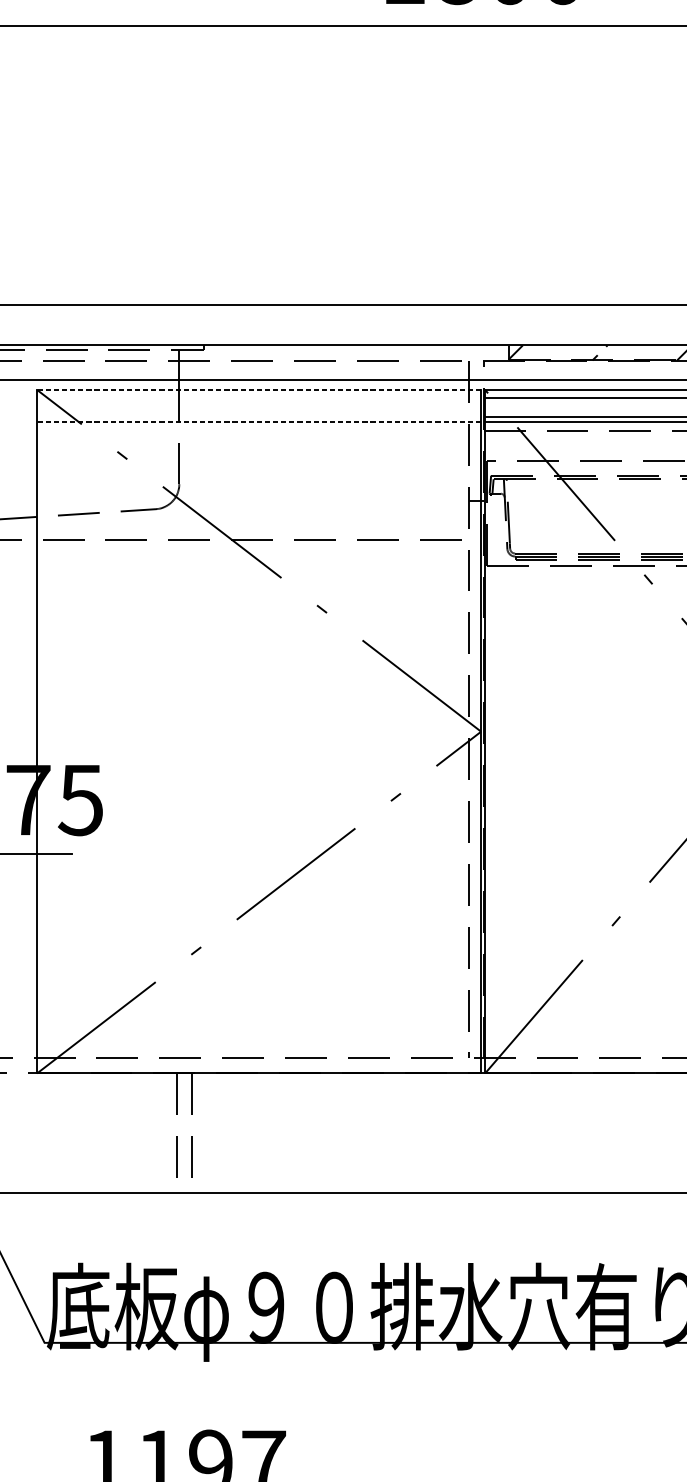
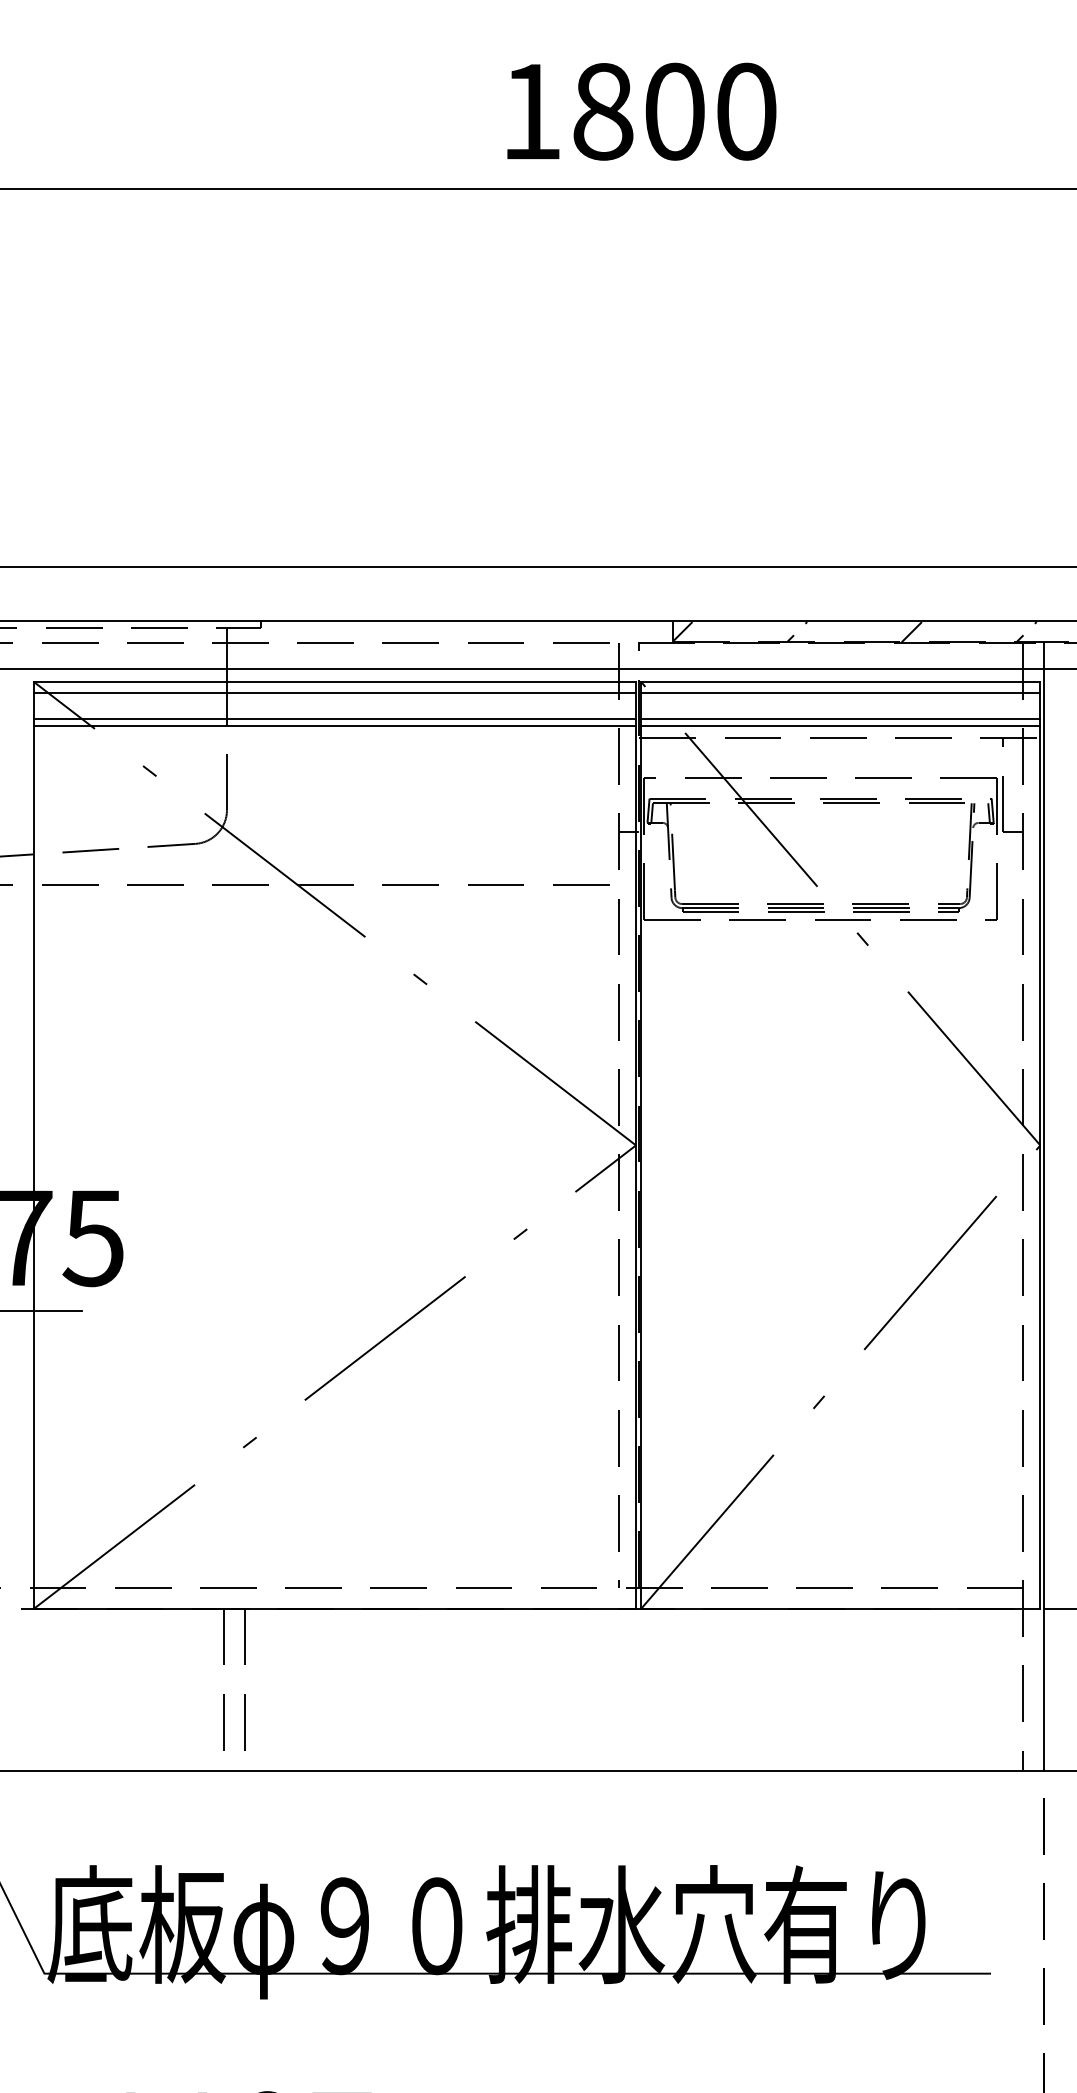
line: (259, 390) -> (335, 682), dashed -> solid
line: (259, 398) -> (335, 693), added
line: (259, 416) -> (335, 718), added
line: (259, 421) -> (335, 725), dashed -> solid

